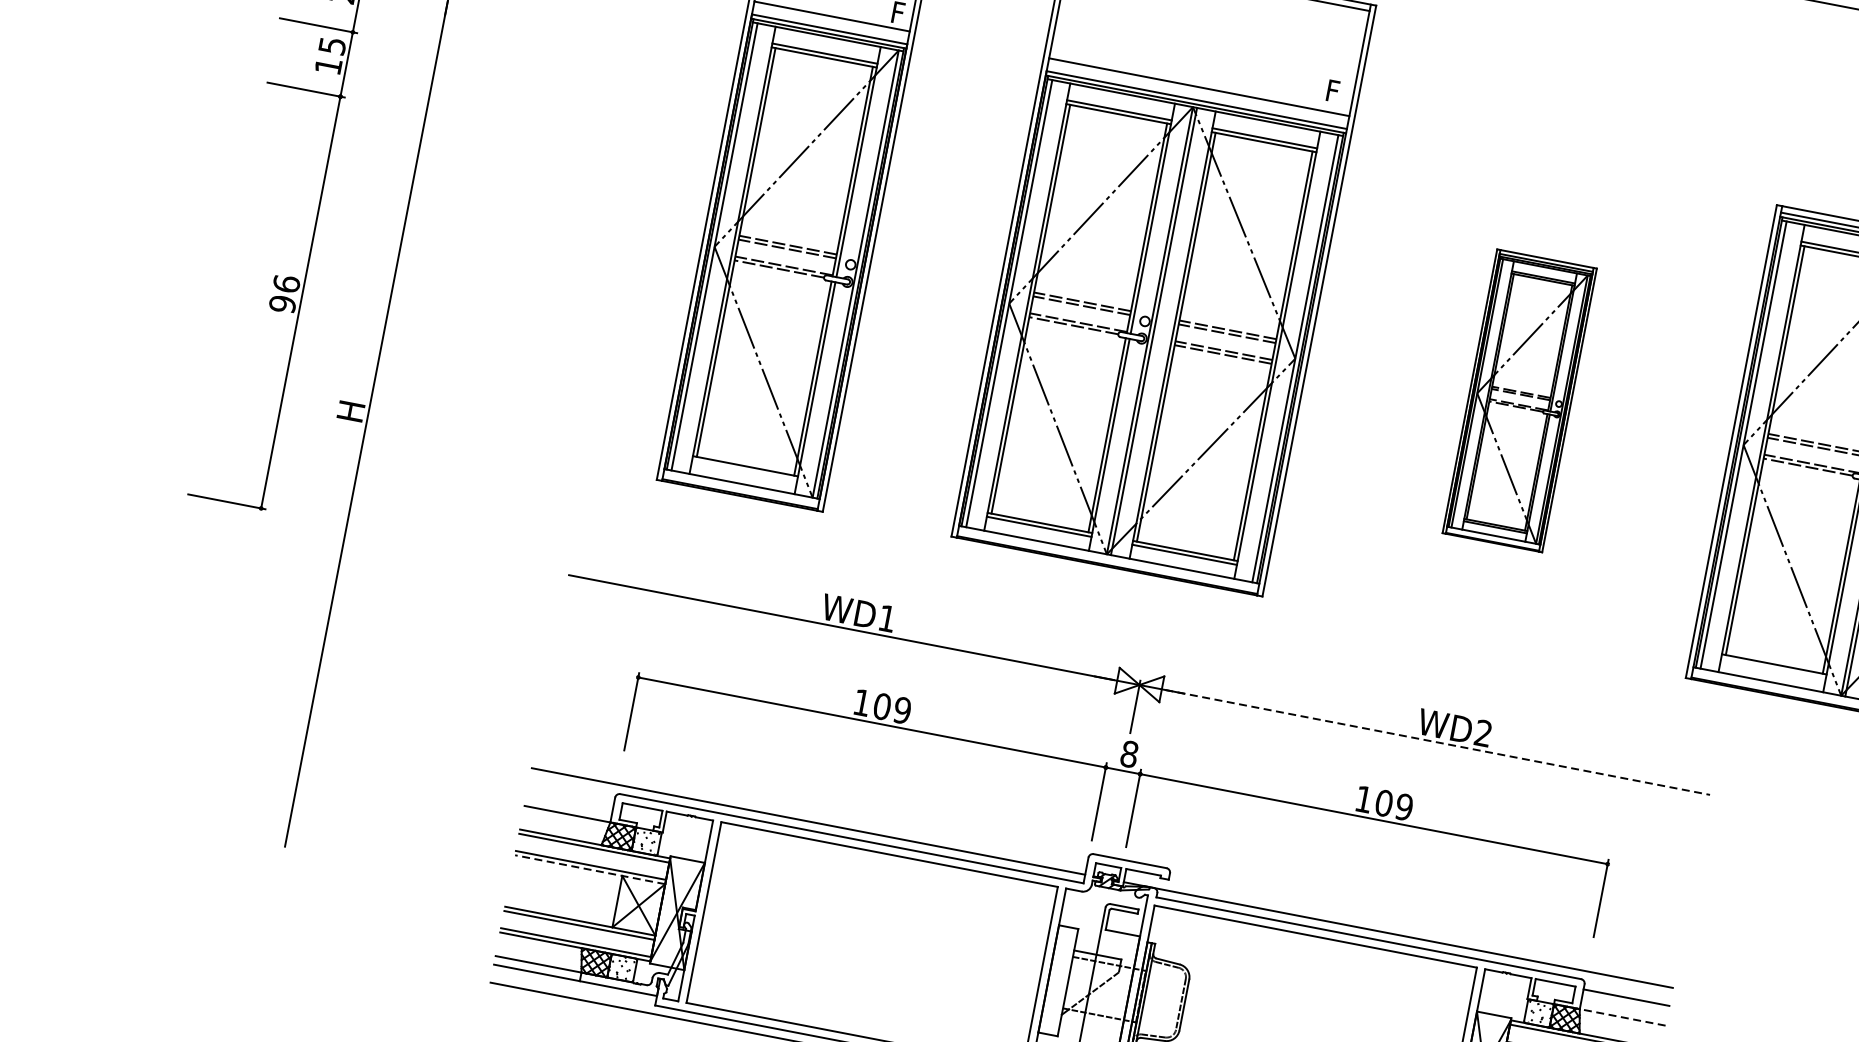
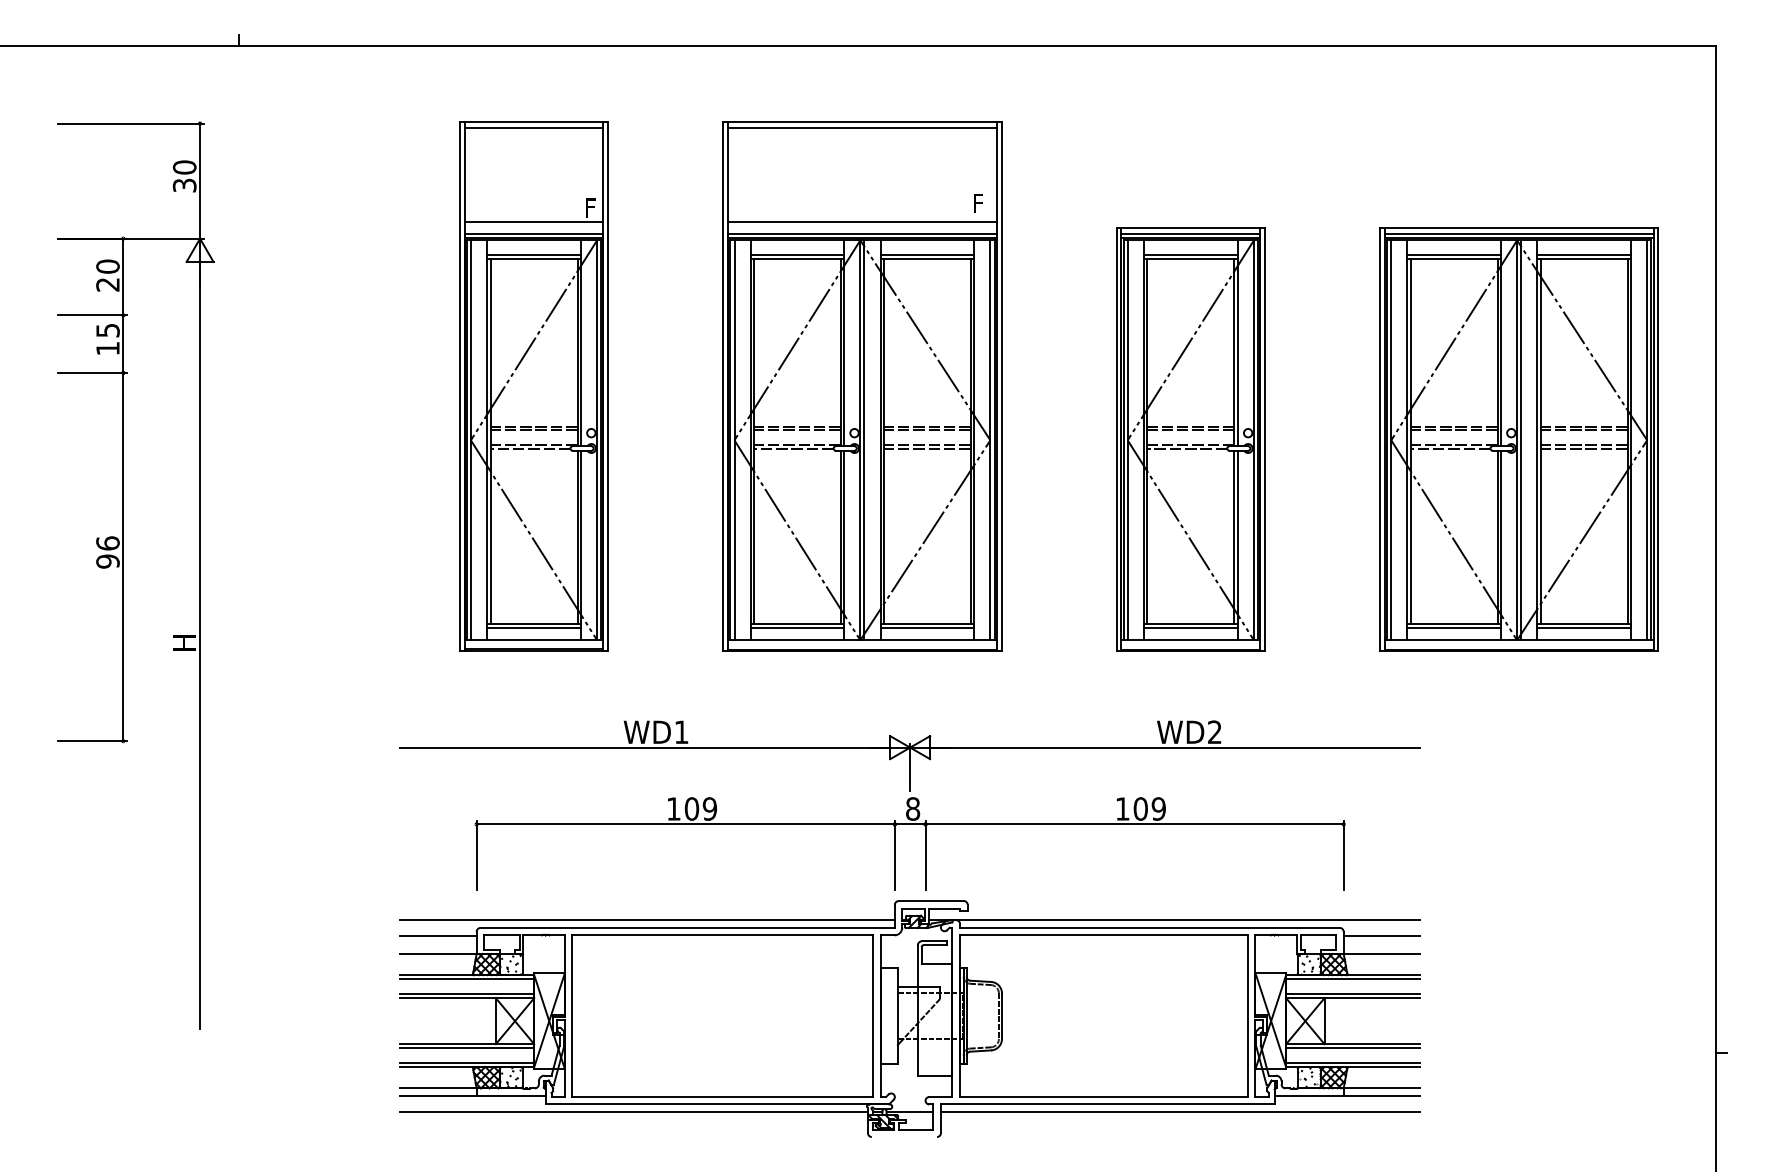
part: (1519, 400) -> (1190, 439), size x1.67
line: (745, 469) -> (534, 627), added
line: (1773, 667) -> (1454, 627), added
line: (1437, 742) -> (1176, 747), dashed -> solid
line: (570, 794) -> (437, 936), added
line: (589, 869) -> (466, 998), dashed -> solid
line: (1621, 1017) -> (1381, 954), dashed -> solid

